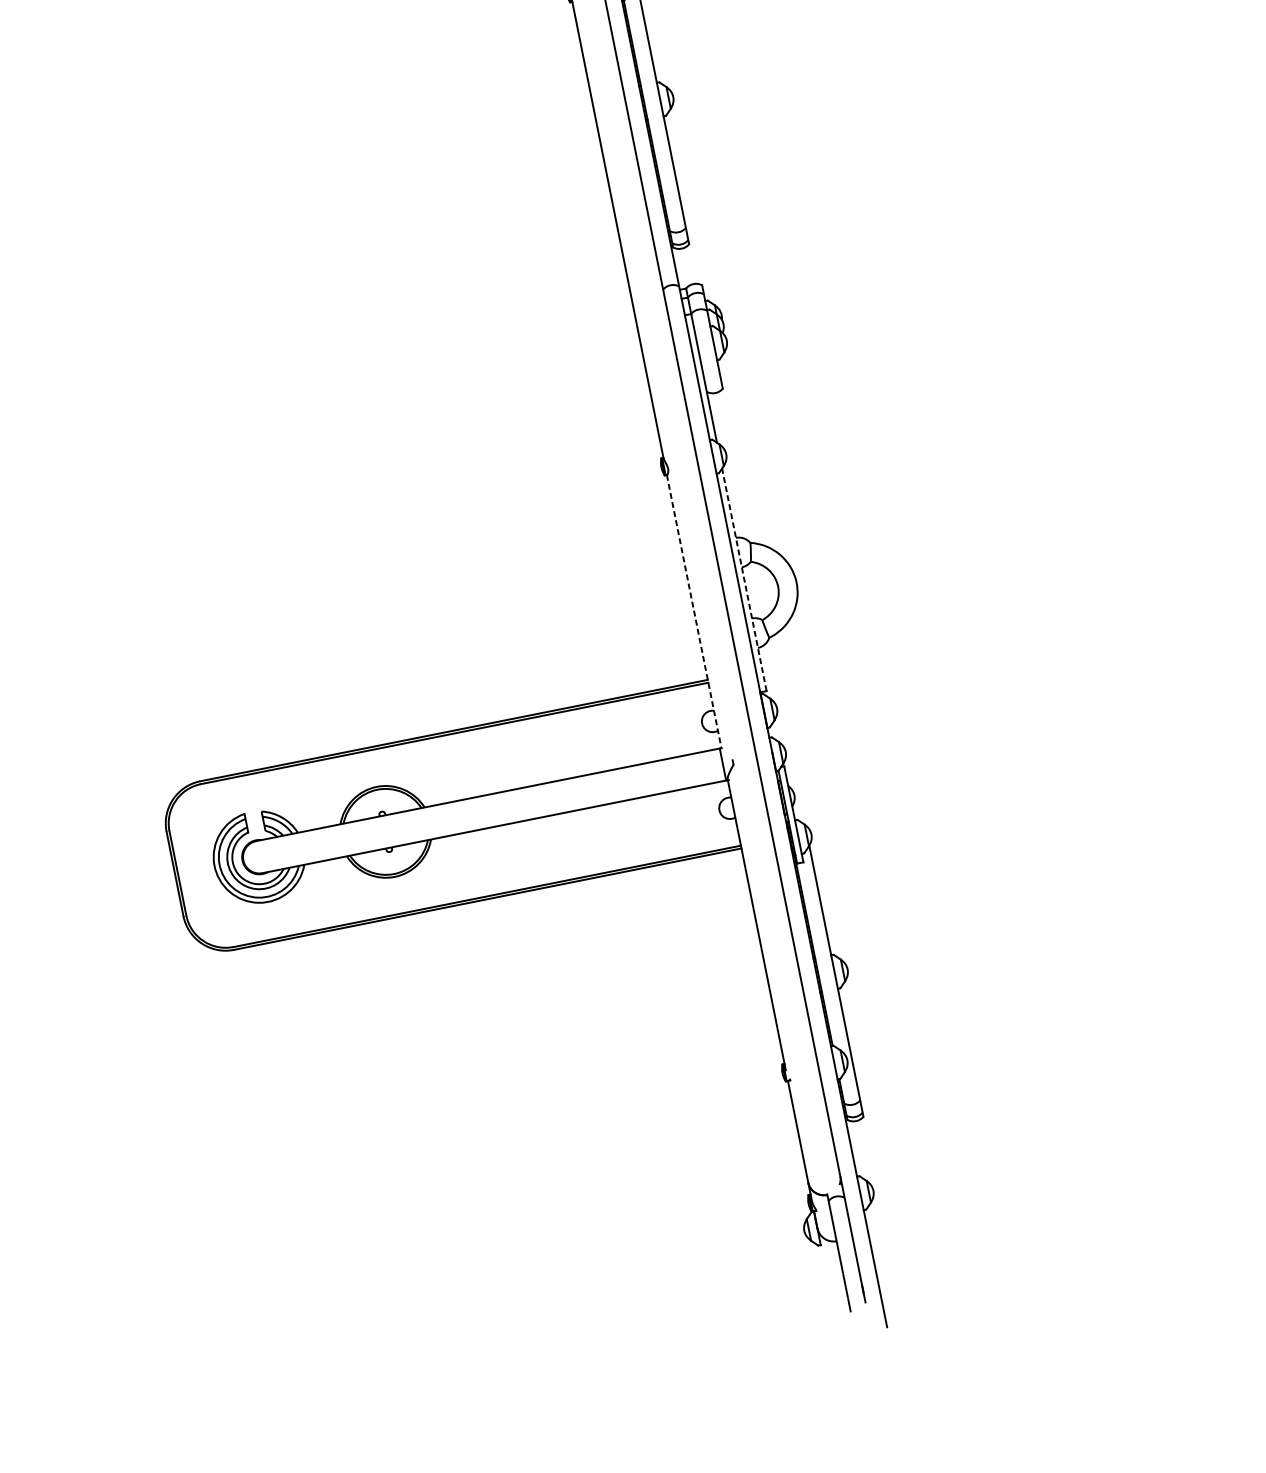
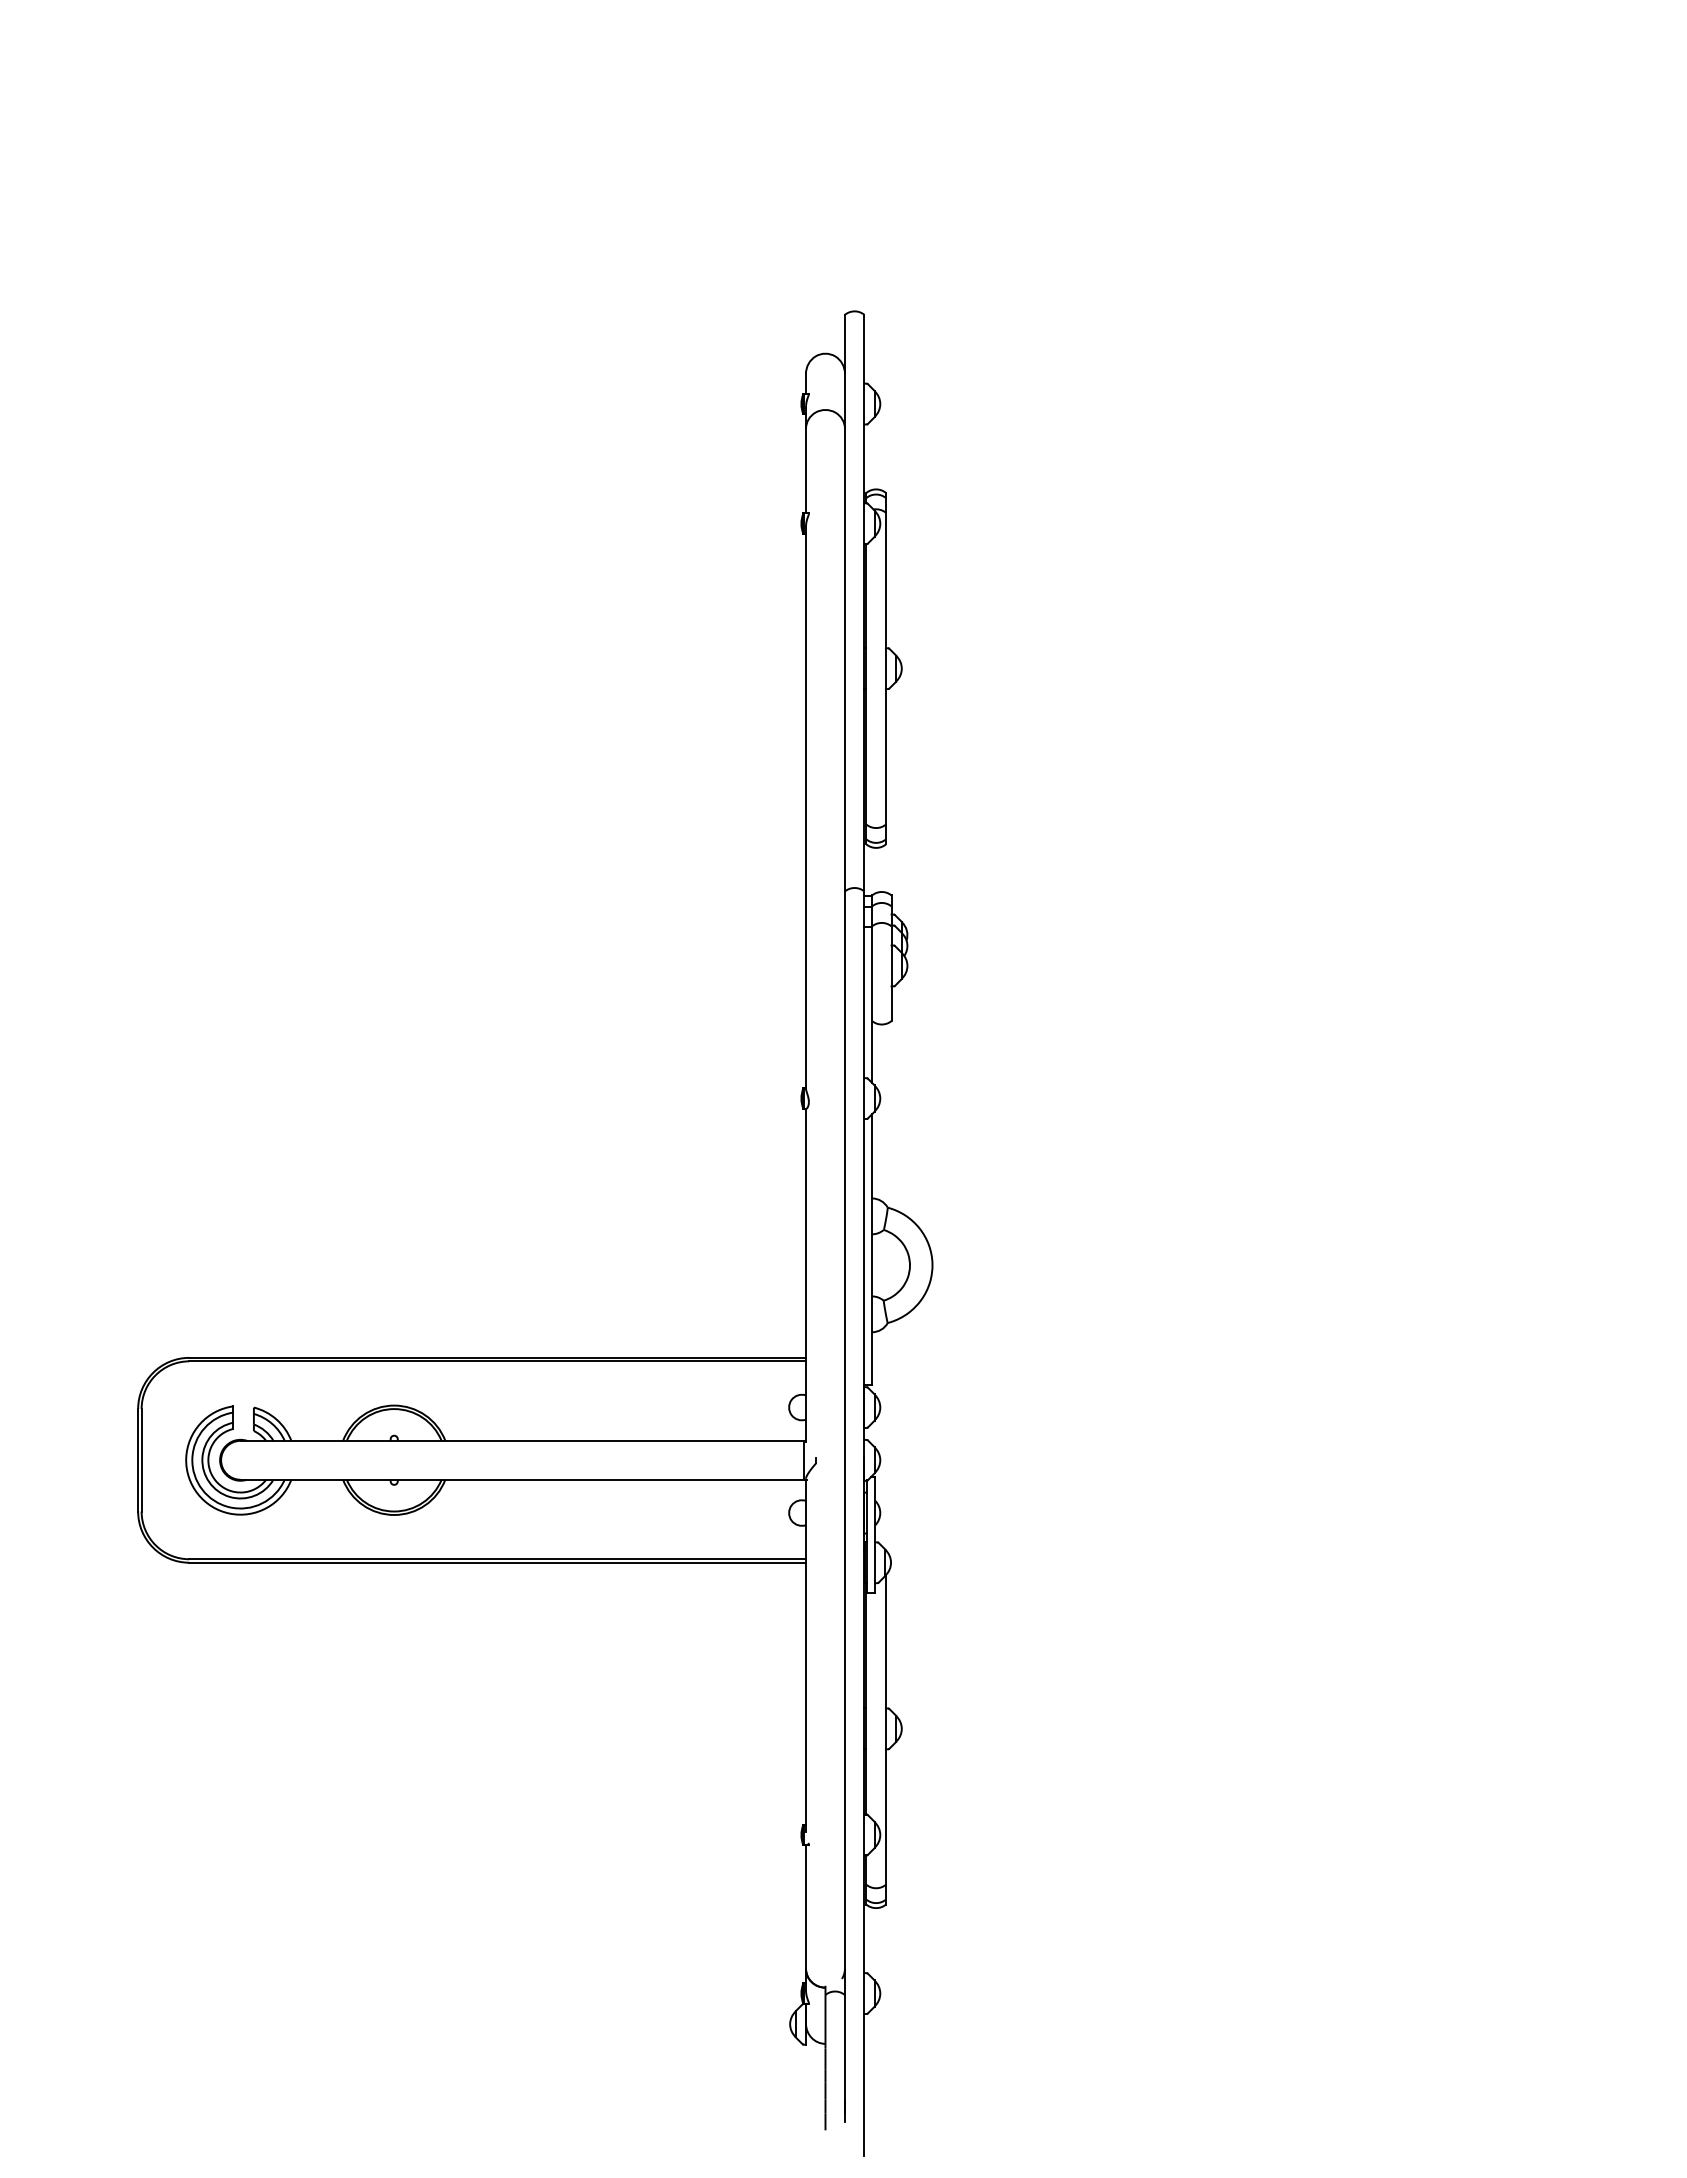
line: (744, 578) -> (872, 1248), dashed -> solid
line: (694, 612) -> (806, 1275), dashed -> solid

